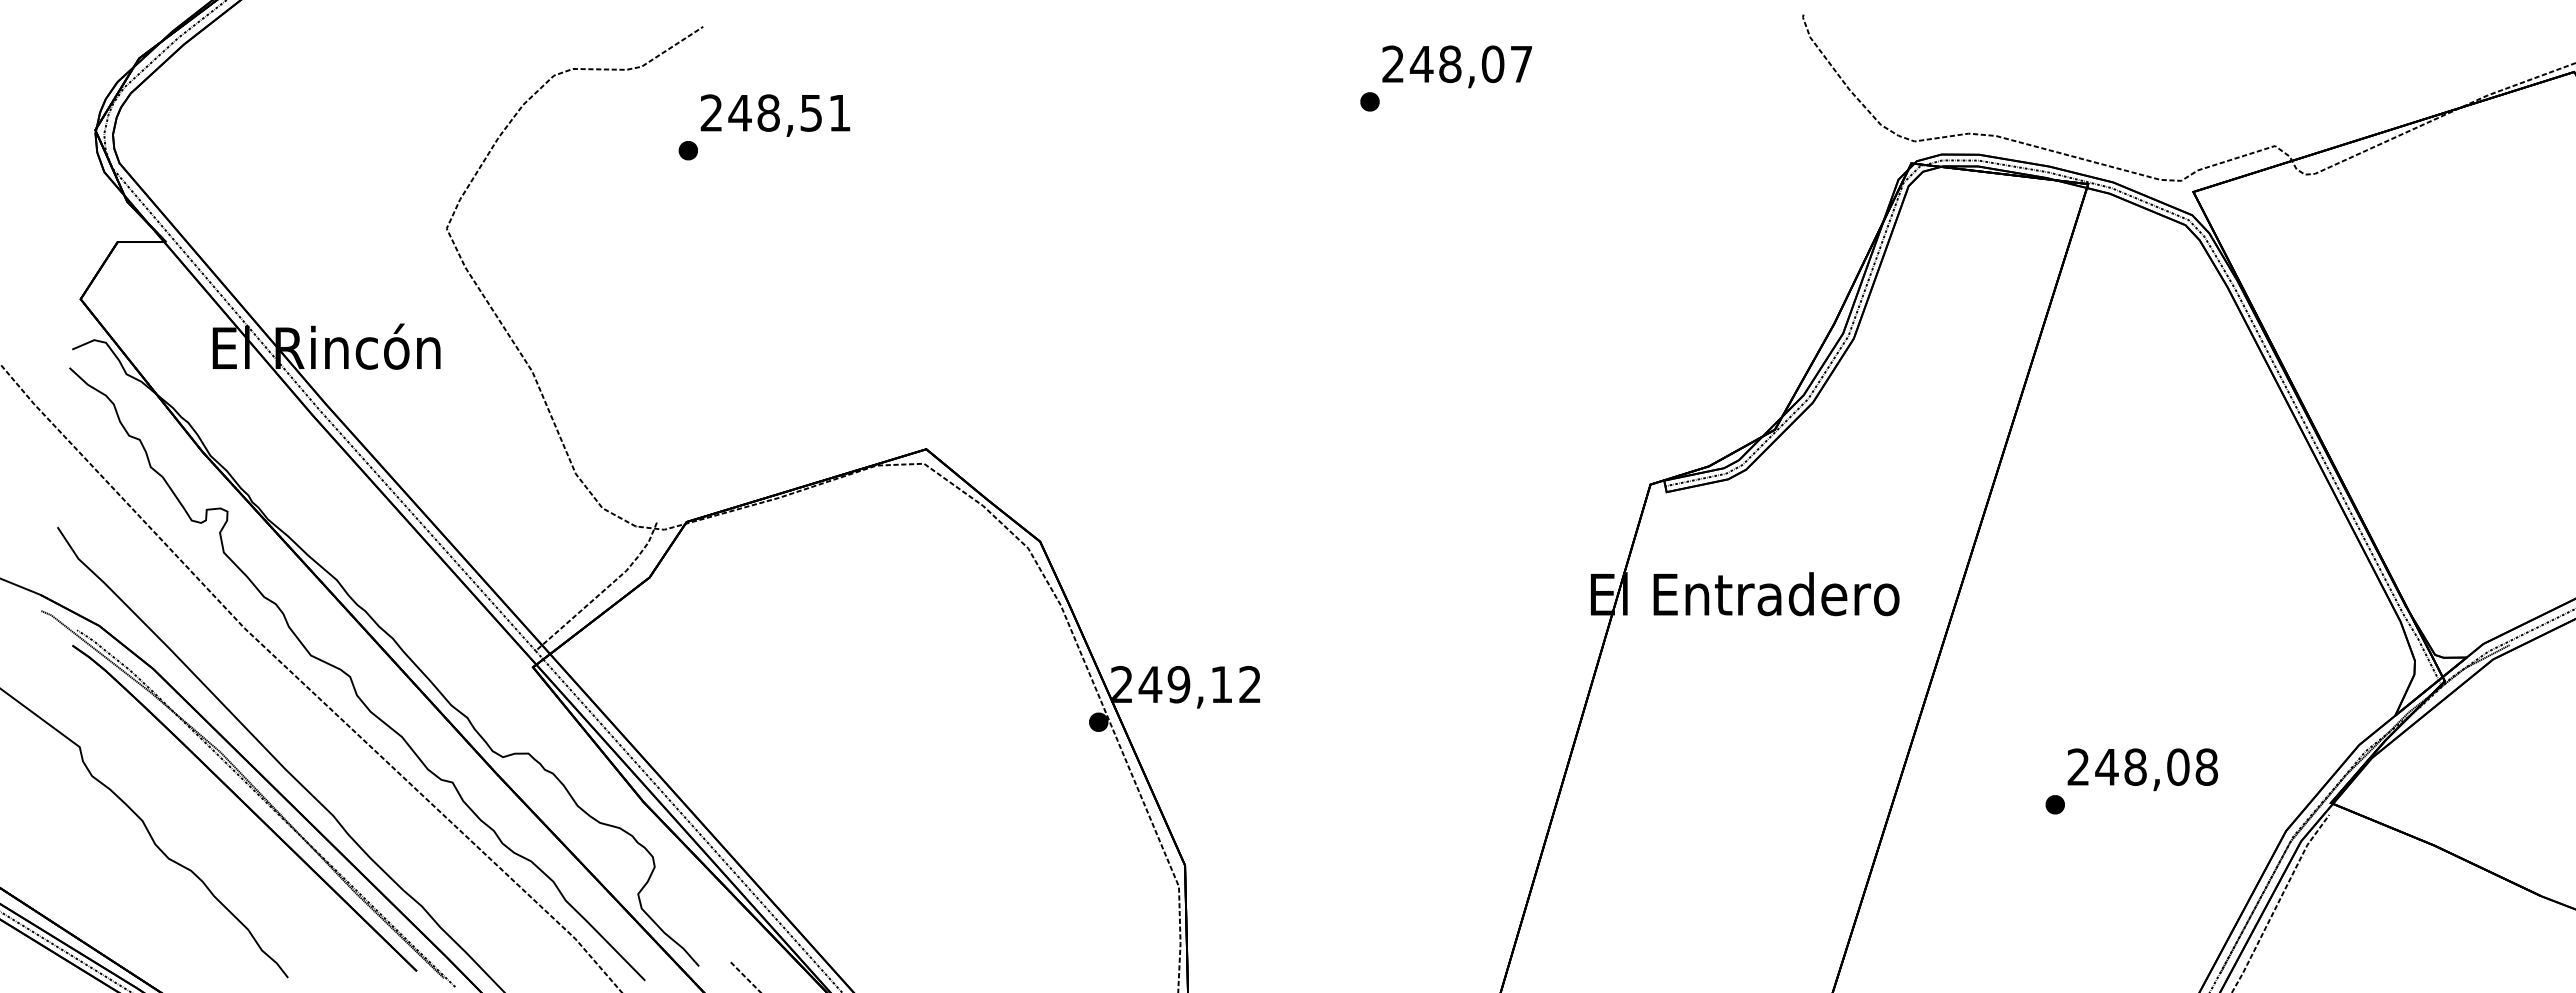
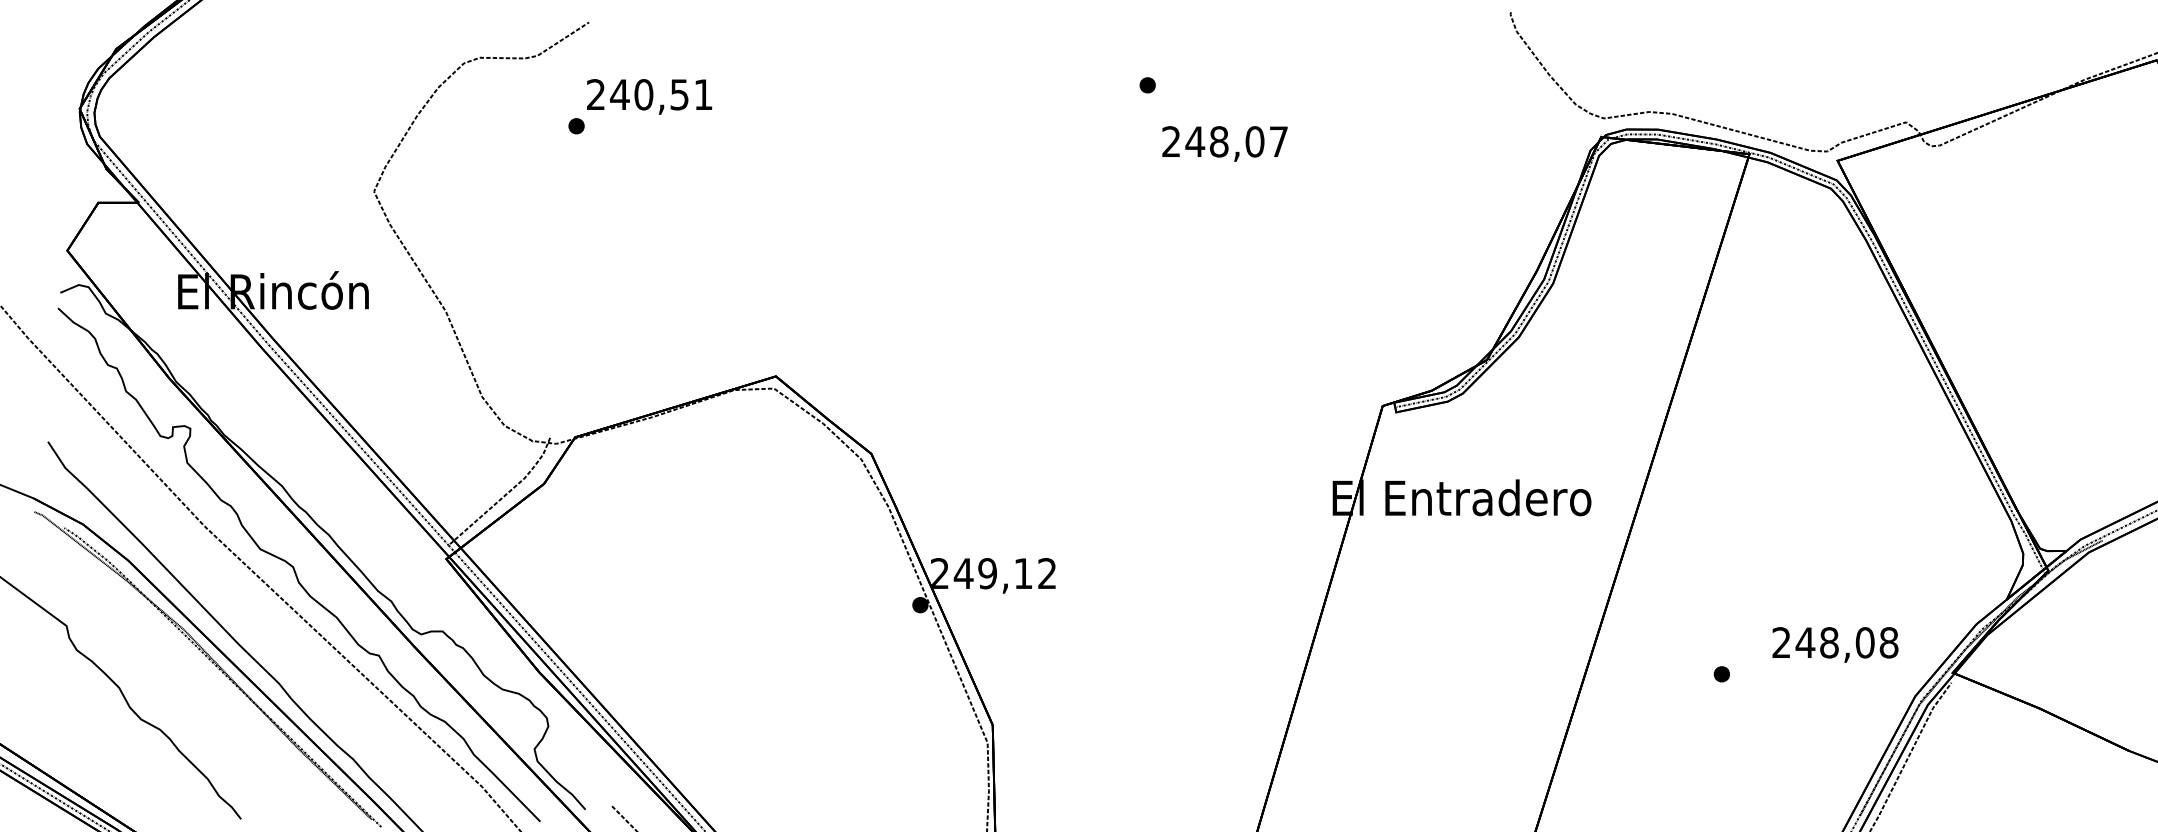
text: (1456, 66) -> (1224, 143), moved
text: (768, 112) -> (643, 94), 248,51 -> 240,51
text: (2142, 769) -> (1835, 644), moved
part: (244, 808) -> (204, 677), removed

